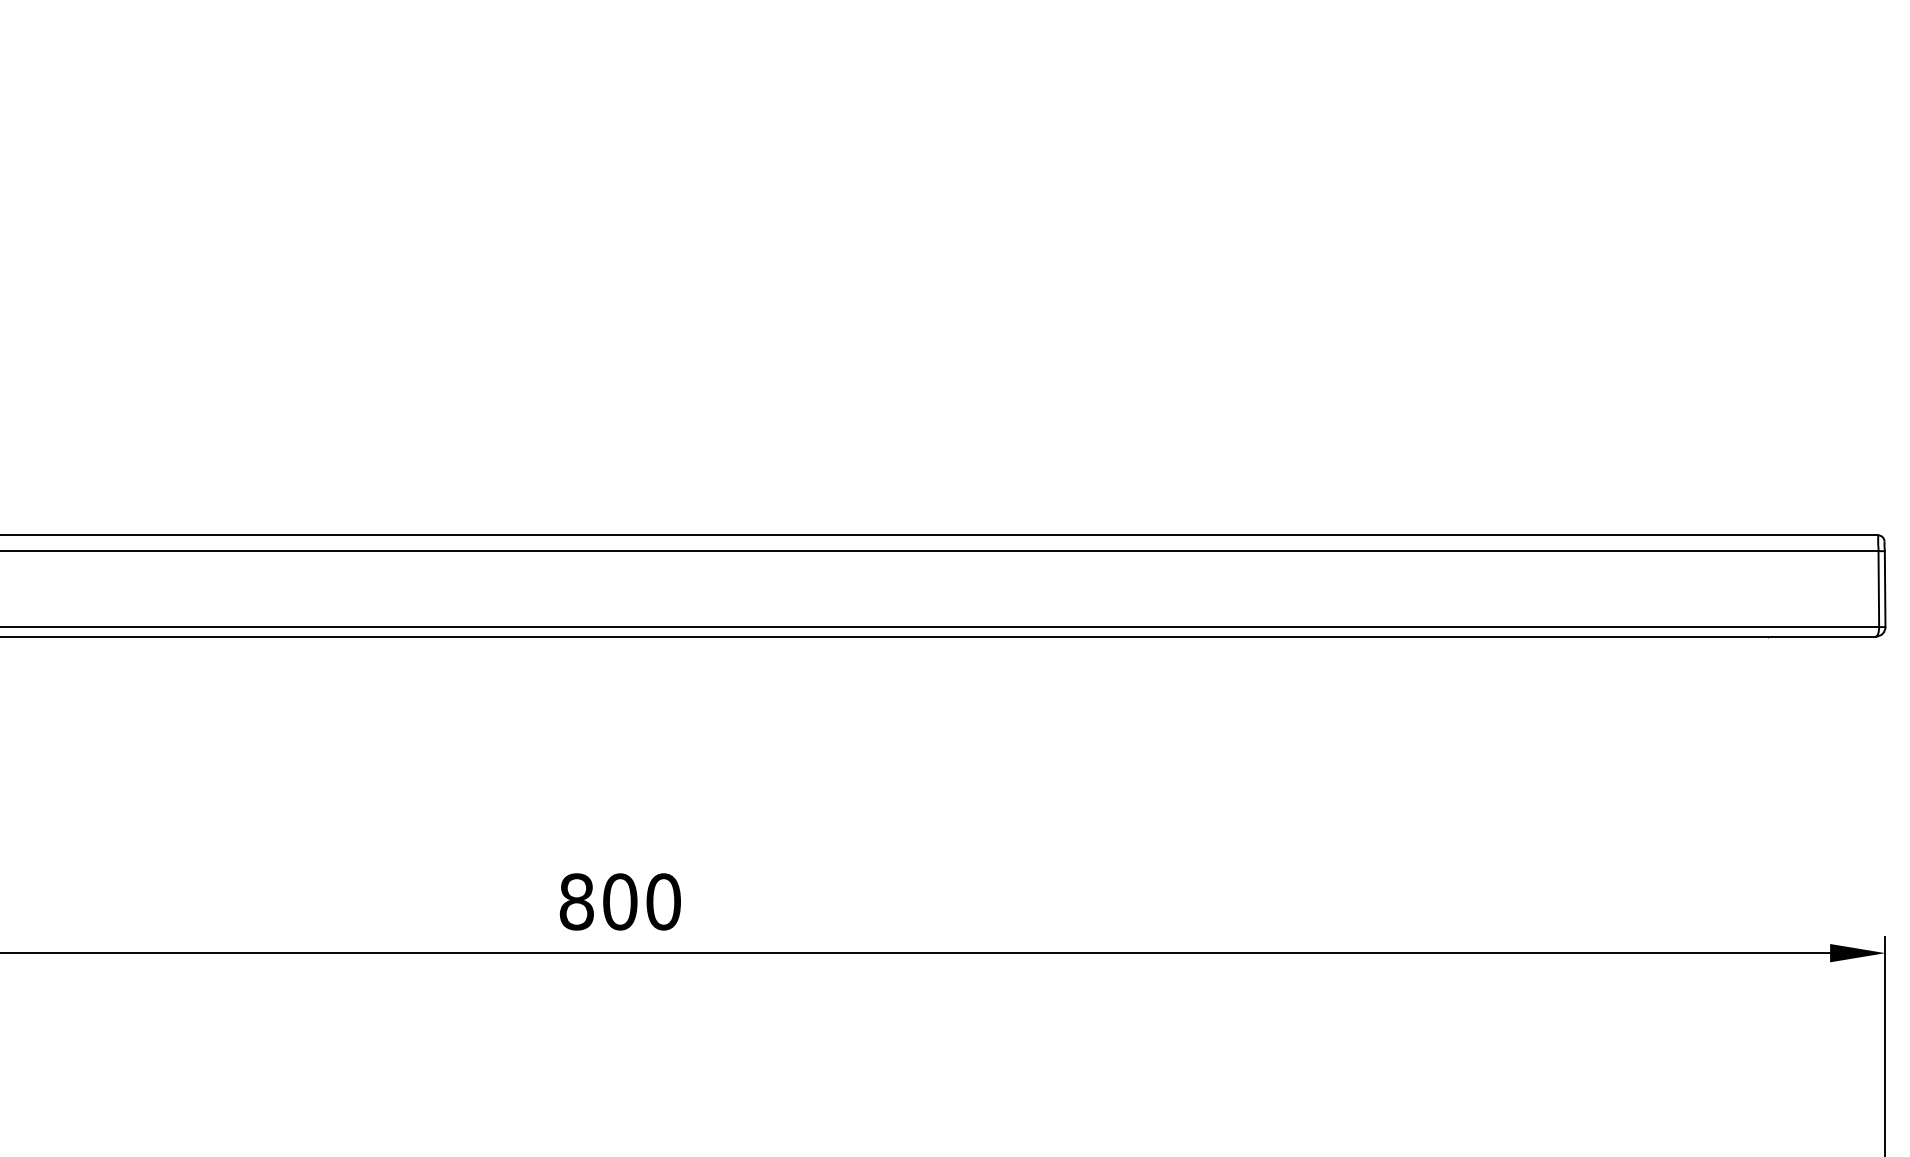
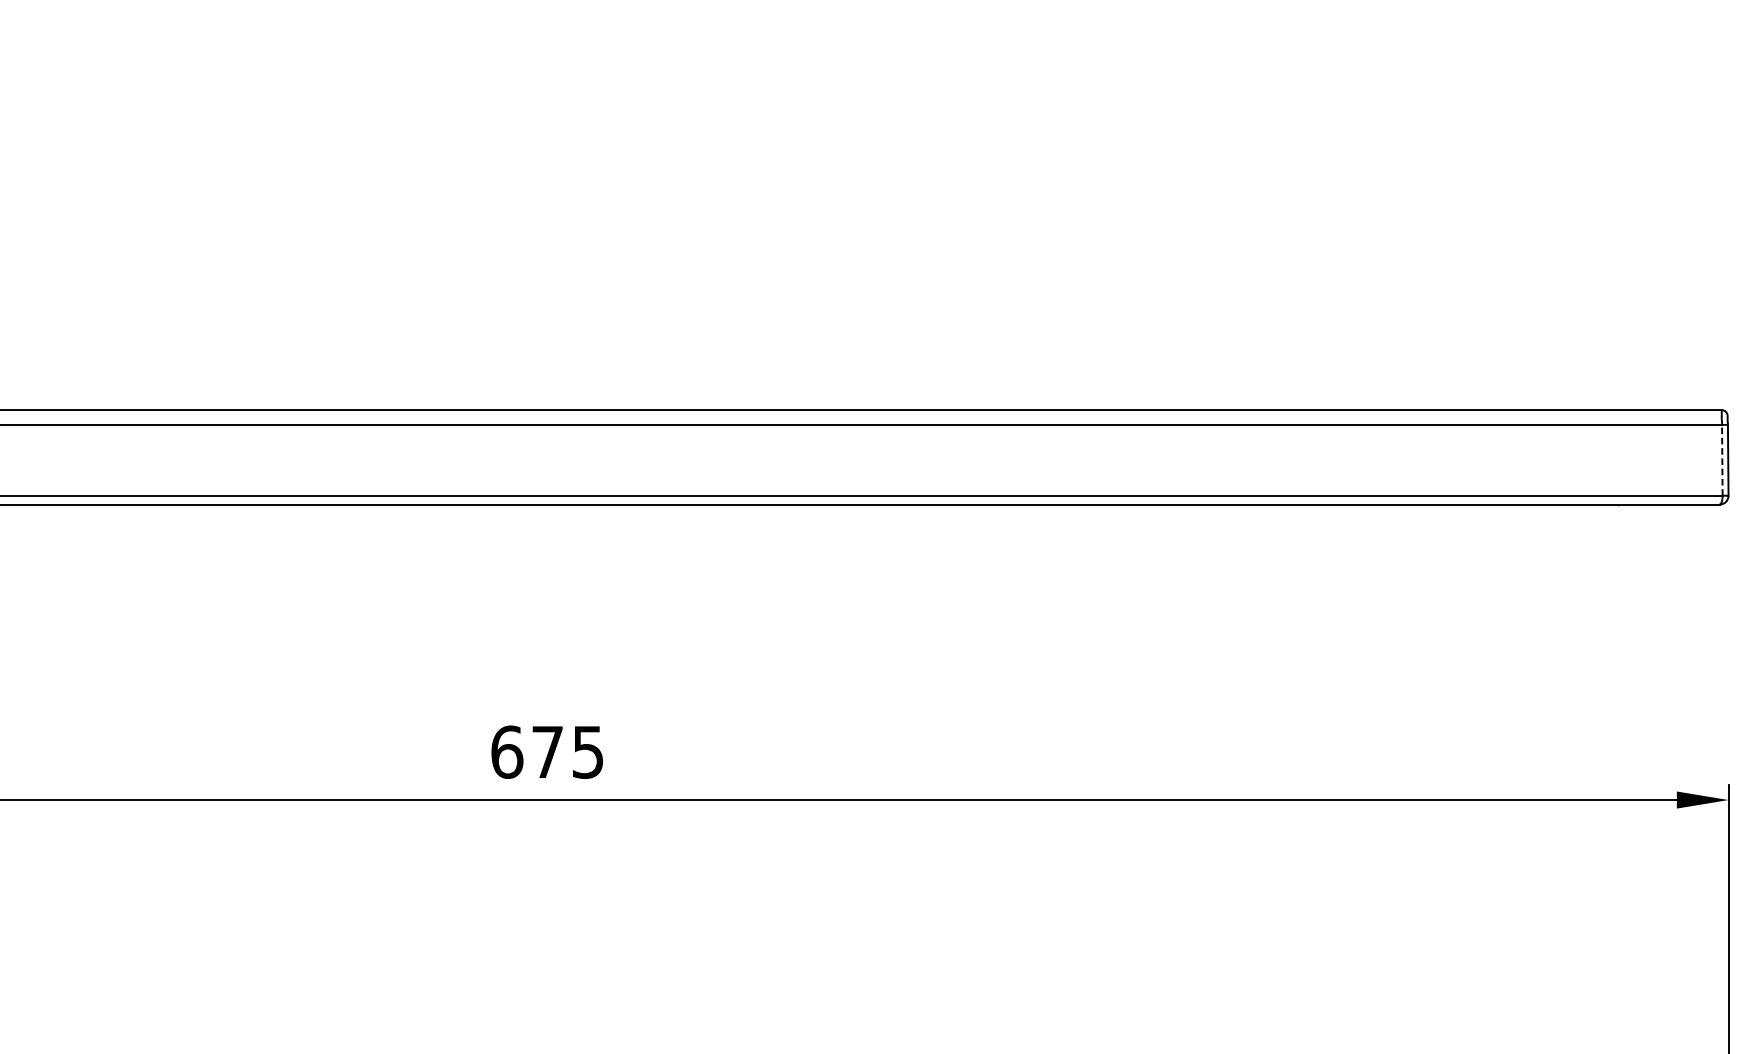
line: (1878, 589) -> (1722, 460), solid -> dashed
text: (619, 901) -> (547, 751), 800 -> 675

